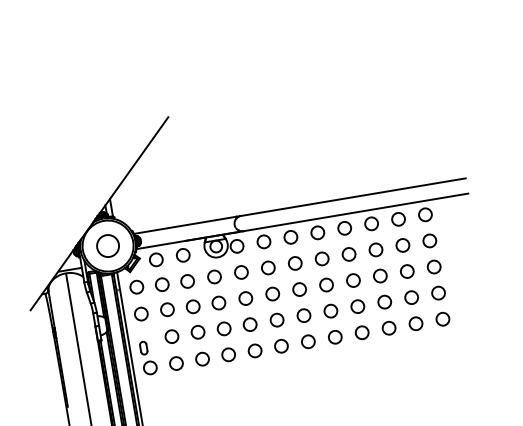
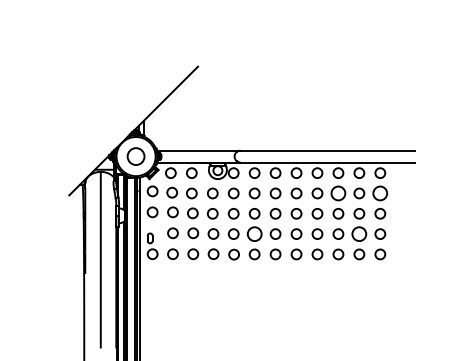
circle: (430, 240) -> (380, 193), size x1.4
circle: (376, 249) -> (338, 193), size x1.4
circle: (411, 296) -> (359, 233), size x1.4
circle: (276, 319) -> (254, 233), size x1.4

